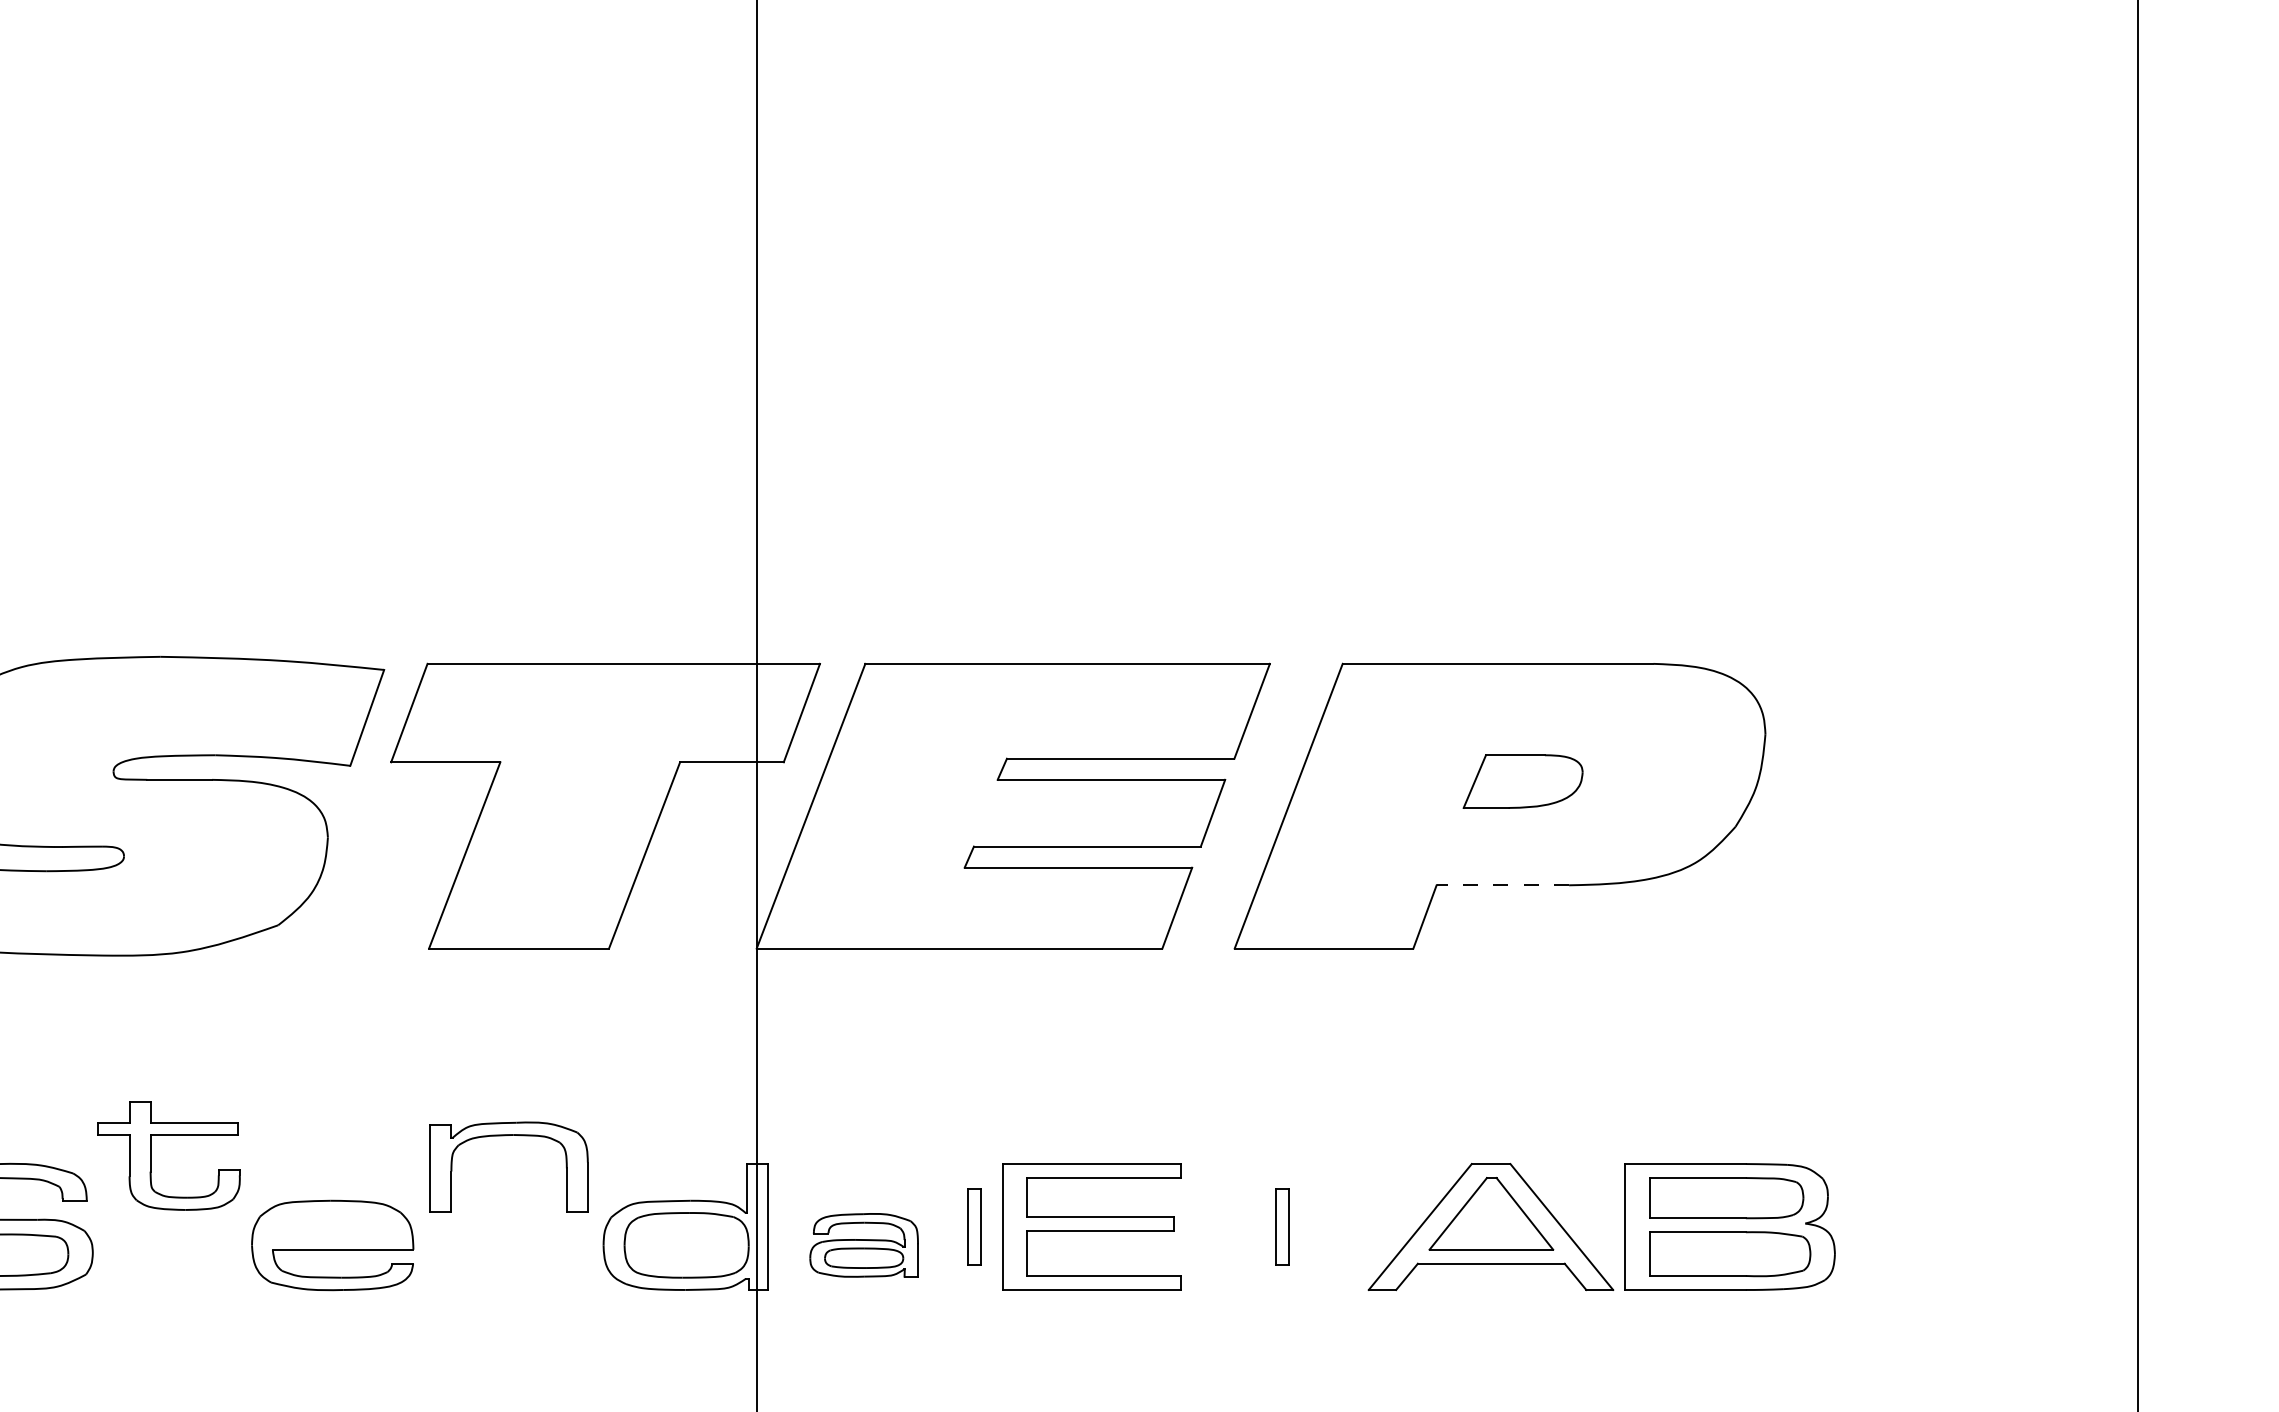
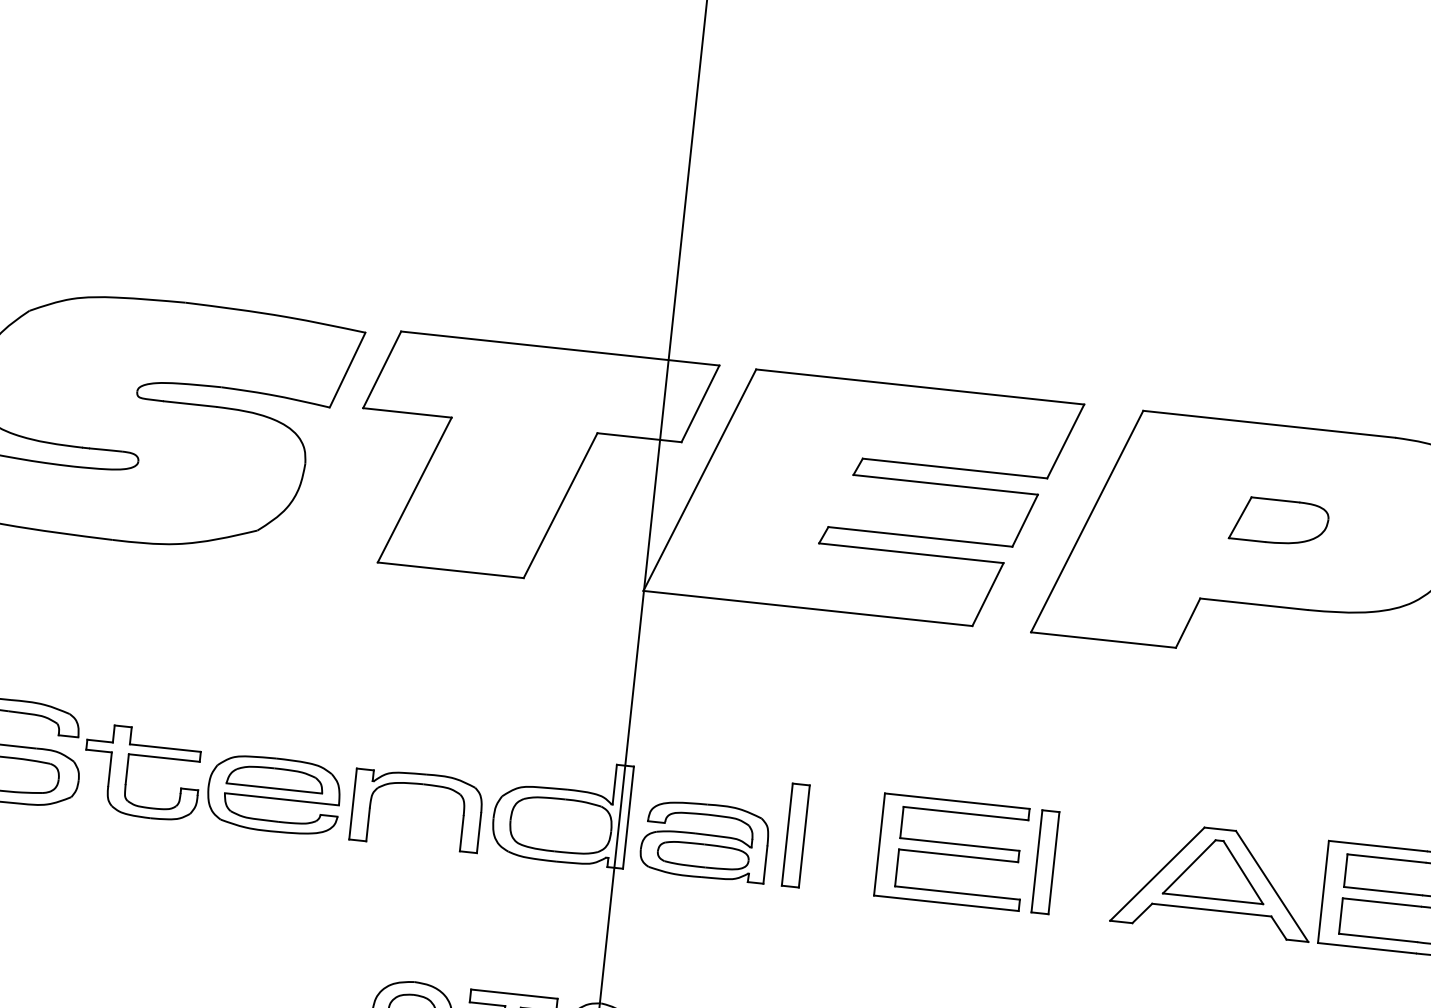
line: (1502, 885) -> (1253, 604), dashed -> solid
part: (505, 1136) -> (416, 784), moved
part: (151, 1155) -> (127, 771), moved
part: (332, 1225) -> (275, 778), added
part: (974, 1226) -> (795, 835), size x1.67
part: (1091, 1226) -> (951, 851), moved
part: (1282, 1226) -> (1045, 861), size x1.67
part: (863, 1245) -> (704, 840), size x1.43

